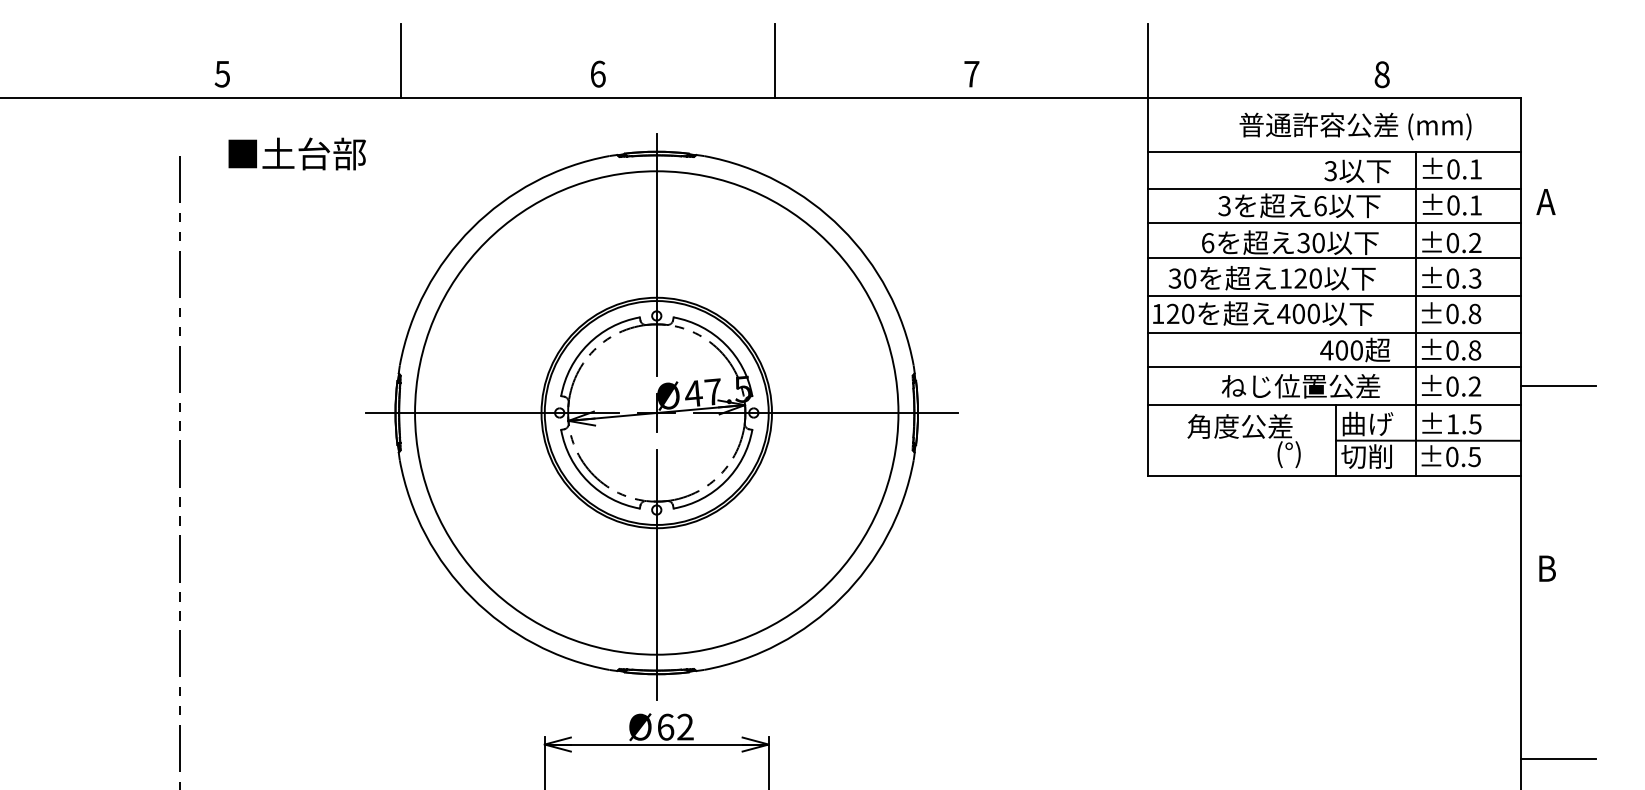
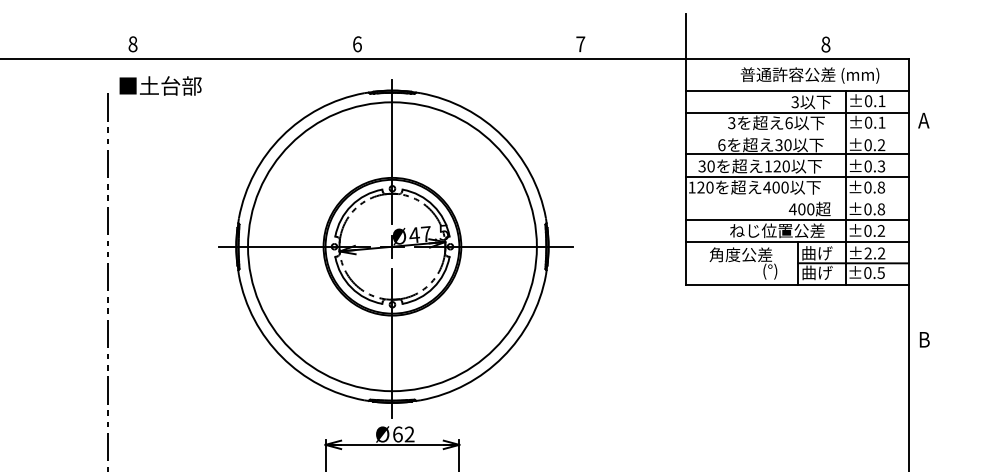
line: (400, 61) -> (239, 36), removed
line: (773, 61) -> (462, 36), removed
text: (221, 74) -> (132, 44), 5 -> 8
text: (297, 153) -> (160, 85), moved
line: (1332, 223) -> (796, 133), removed
line: (1332, 333) -> (796, 199), removed
line: (1557, 385) -> (930, 230), removed
text: (1463, 424) -> (874, 253), ±1.5 -> ±2.2
text: (1366, 456) -> (816, 272), 切削 -> 曲げ
line: (1557, 758) -> (930, 453), removed

